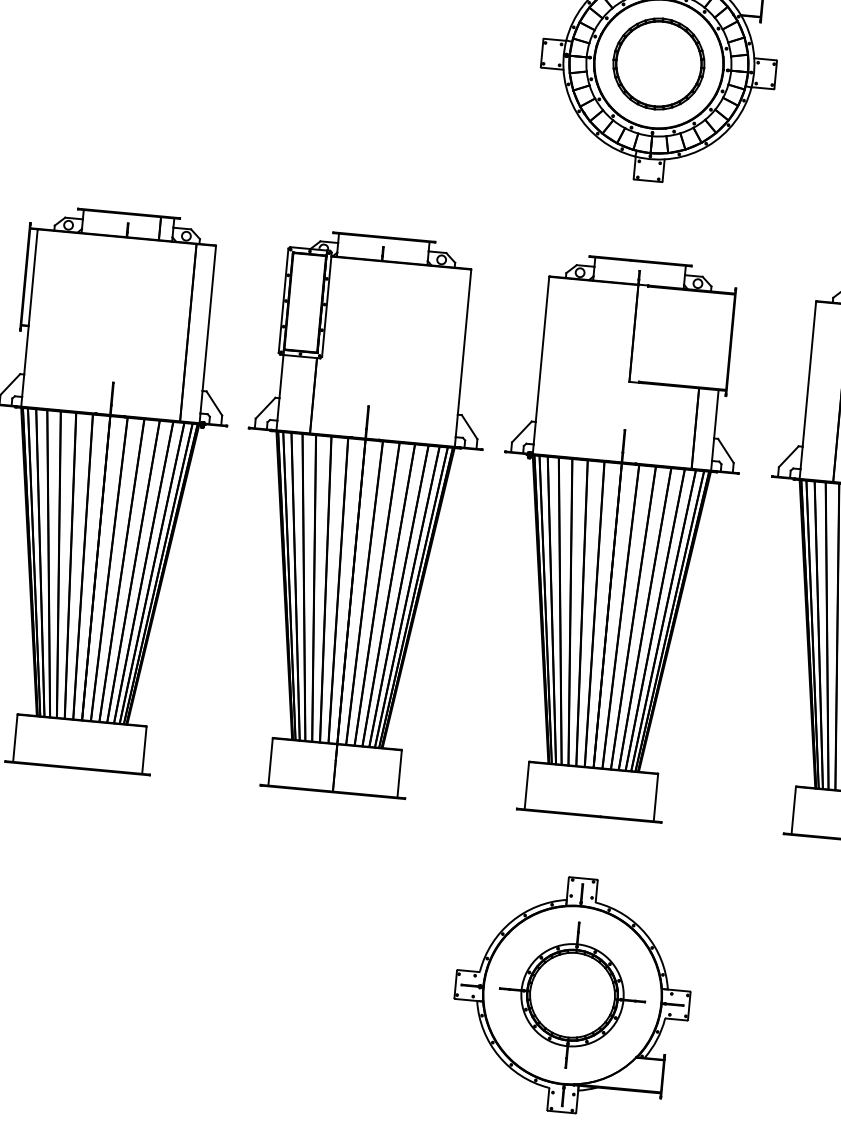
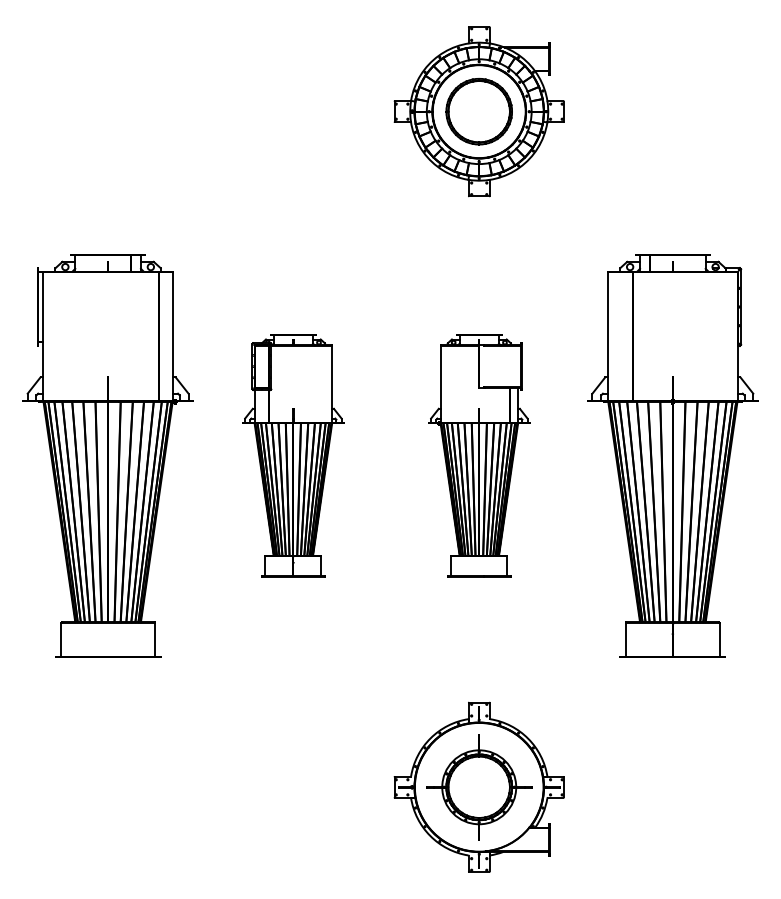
part: (358, 514) -> (293, 455), size x0.6
part: (615, 537) -> (479, 455), size x0.6

